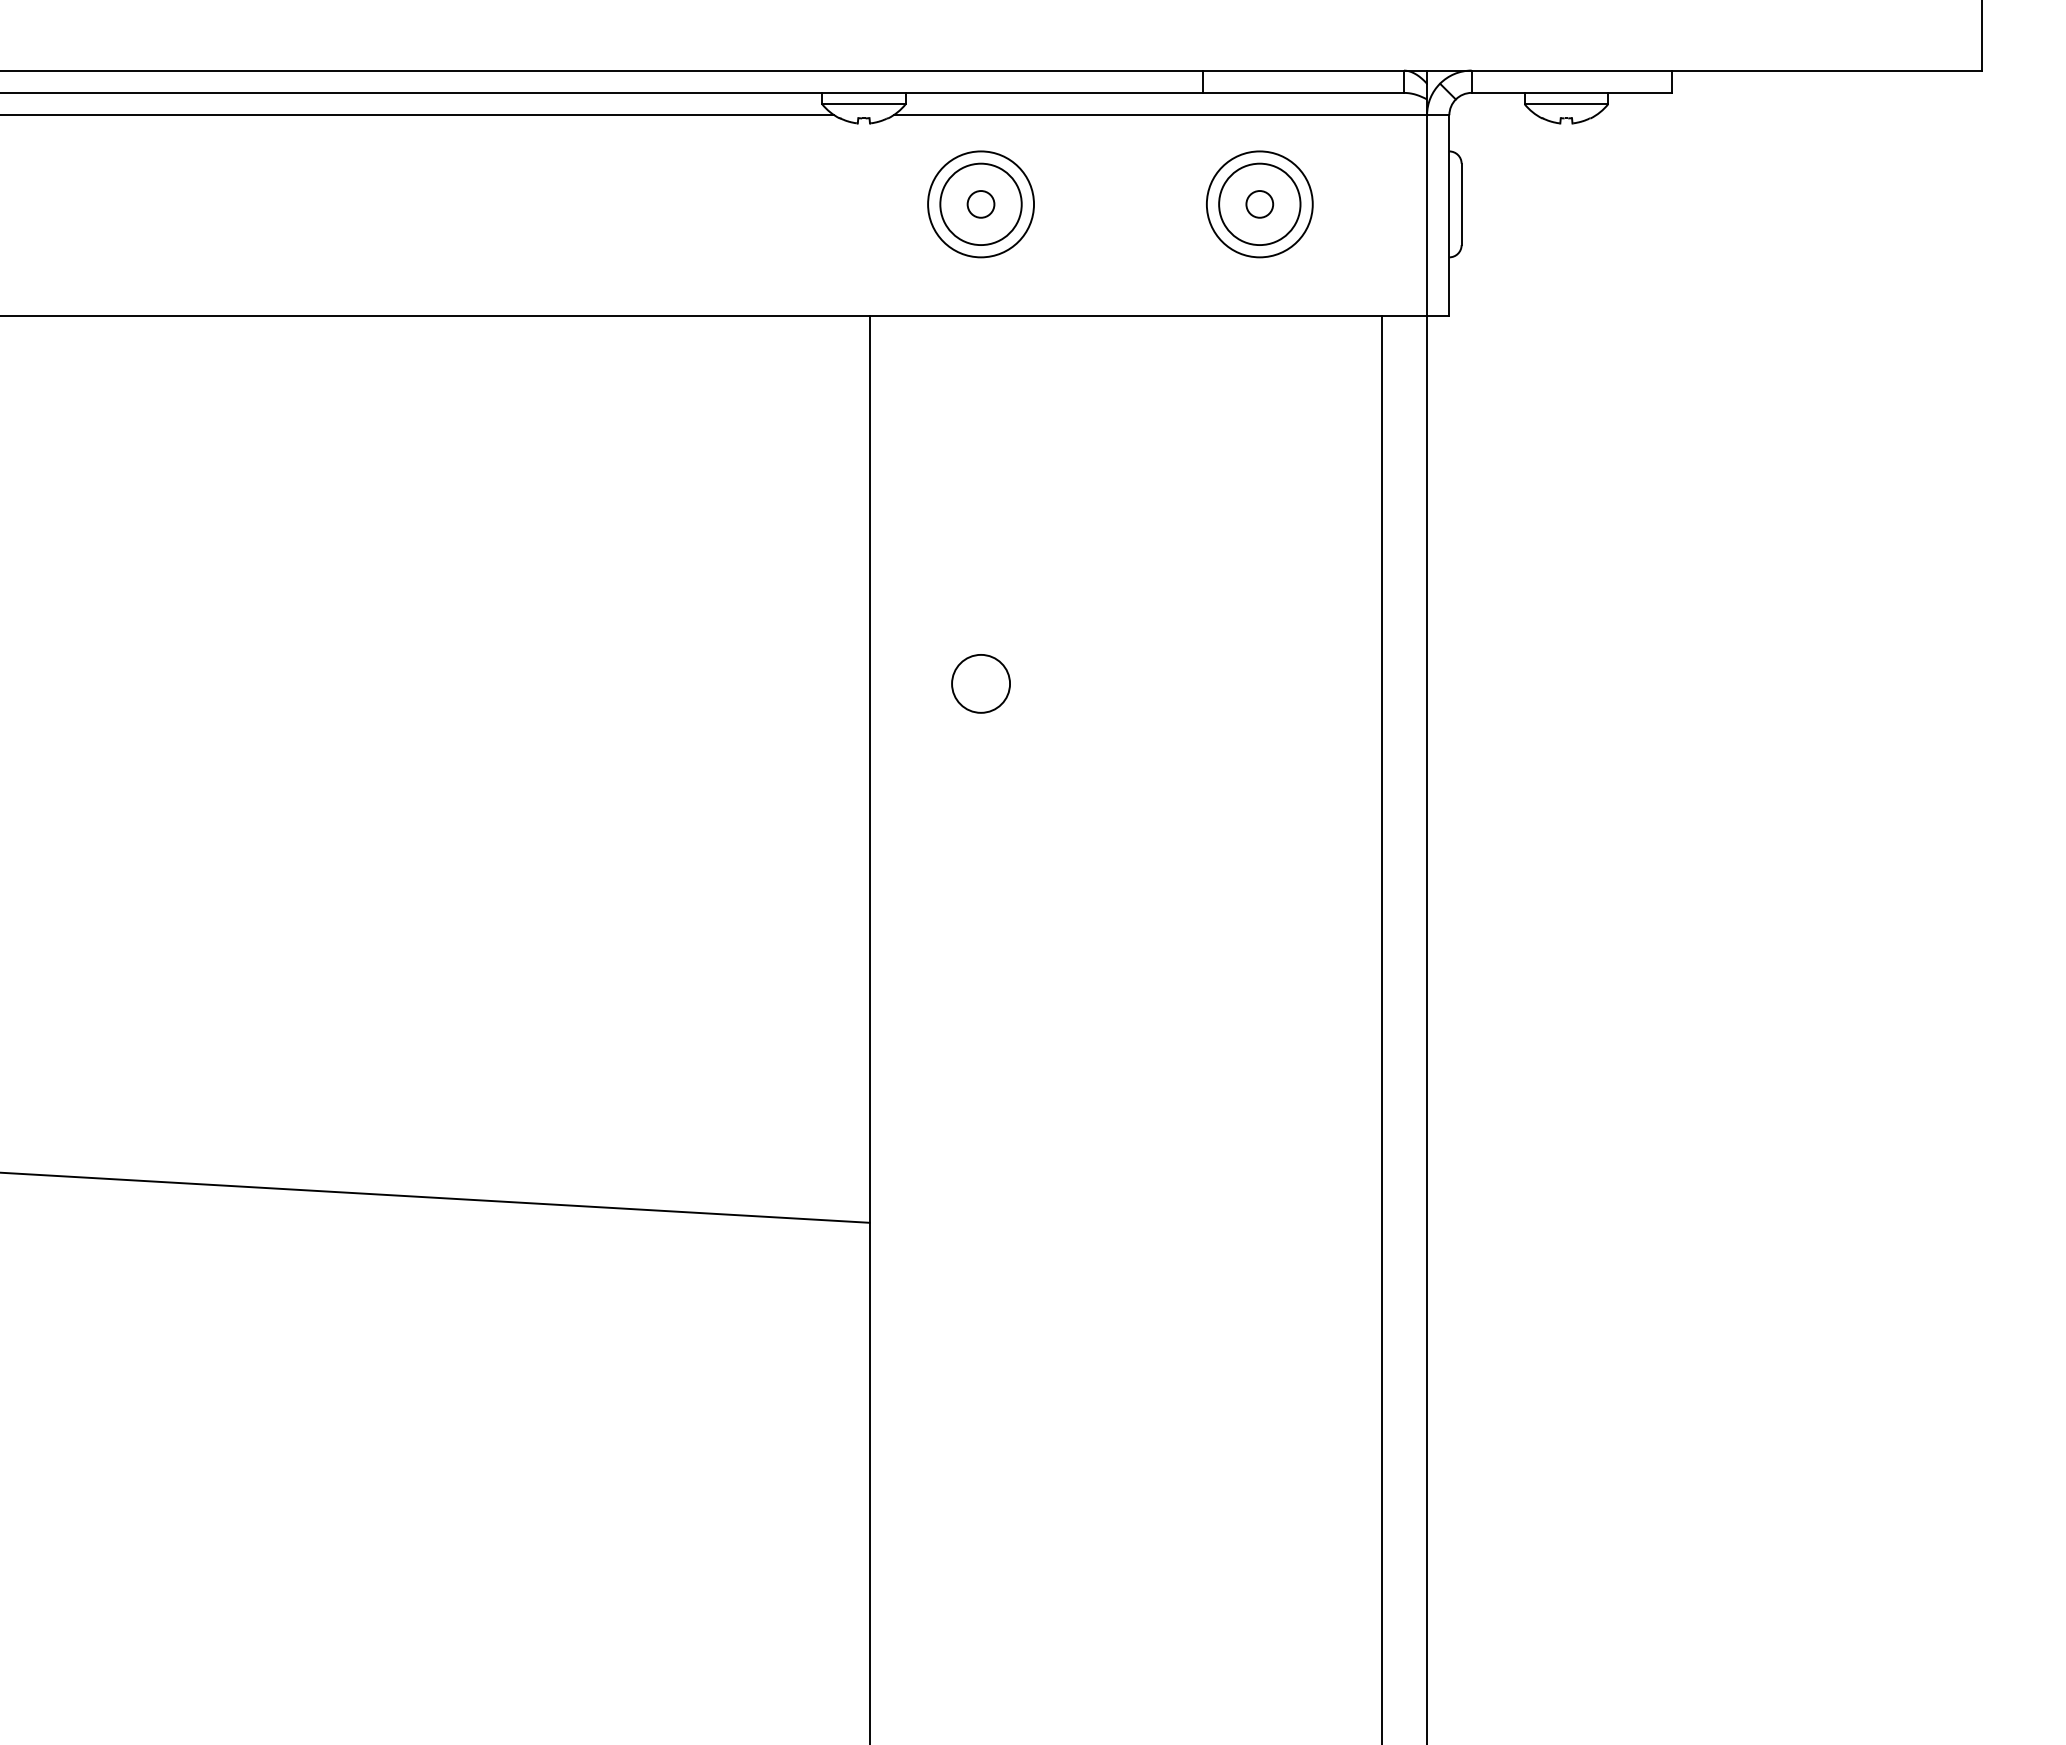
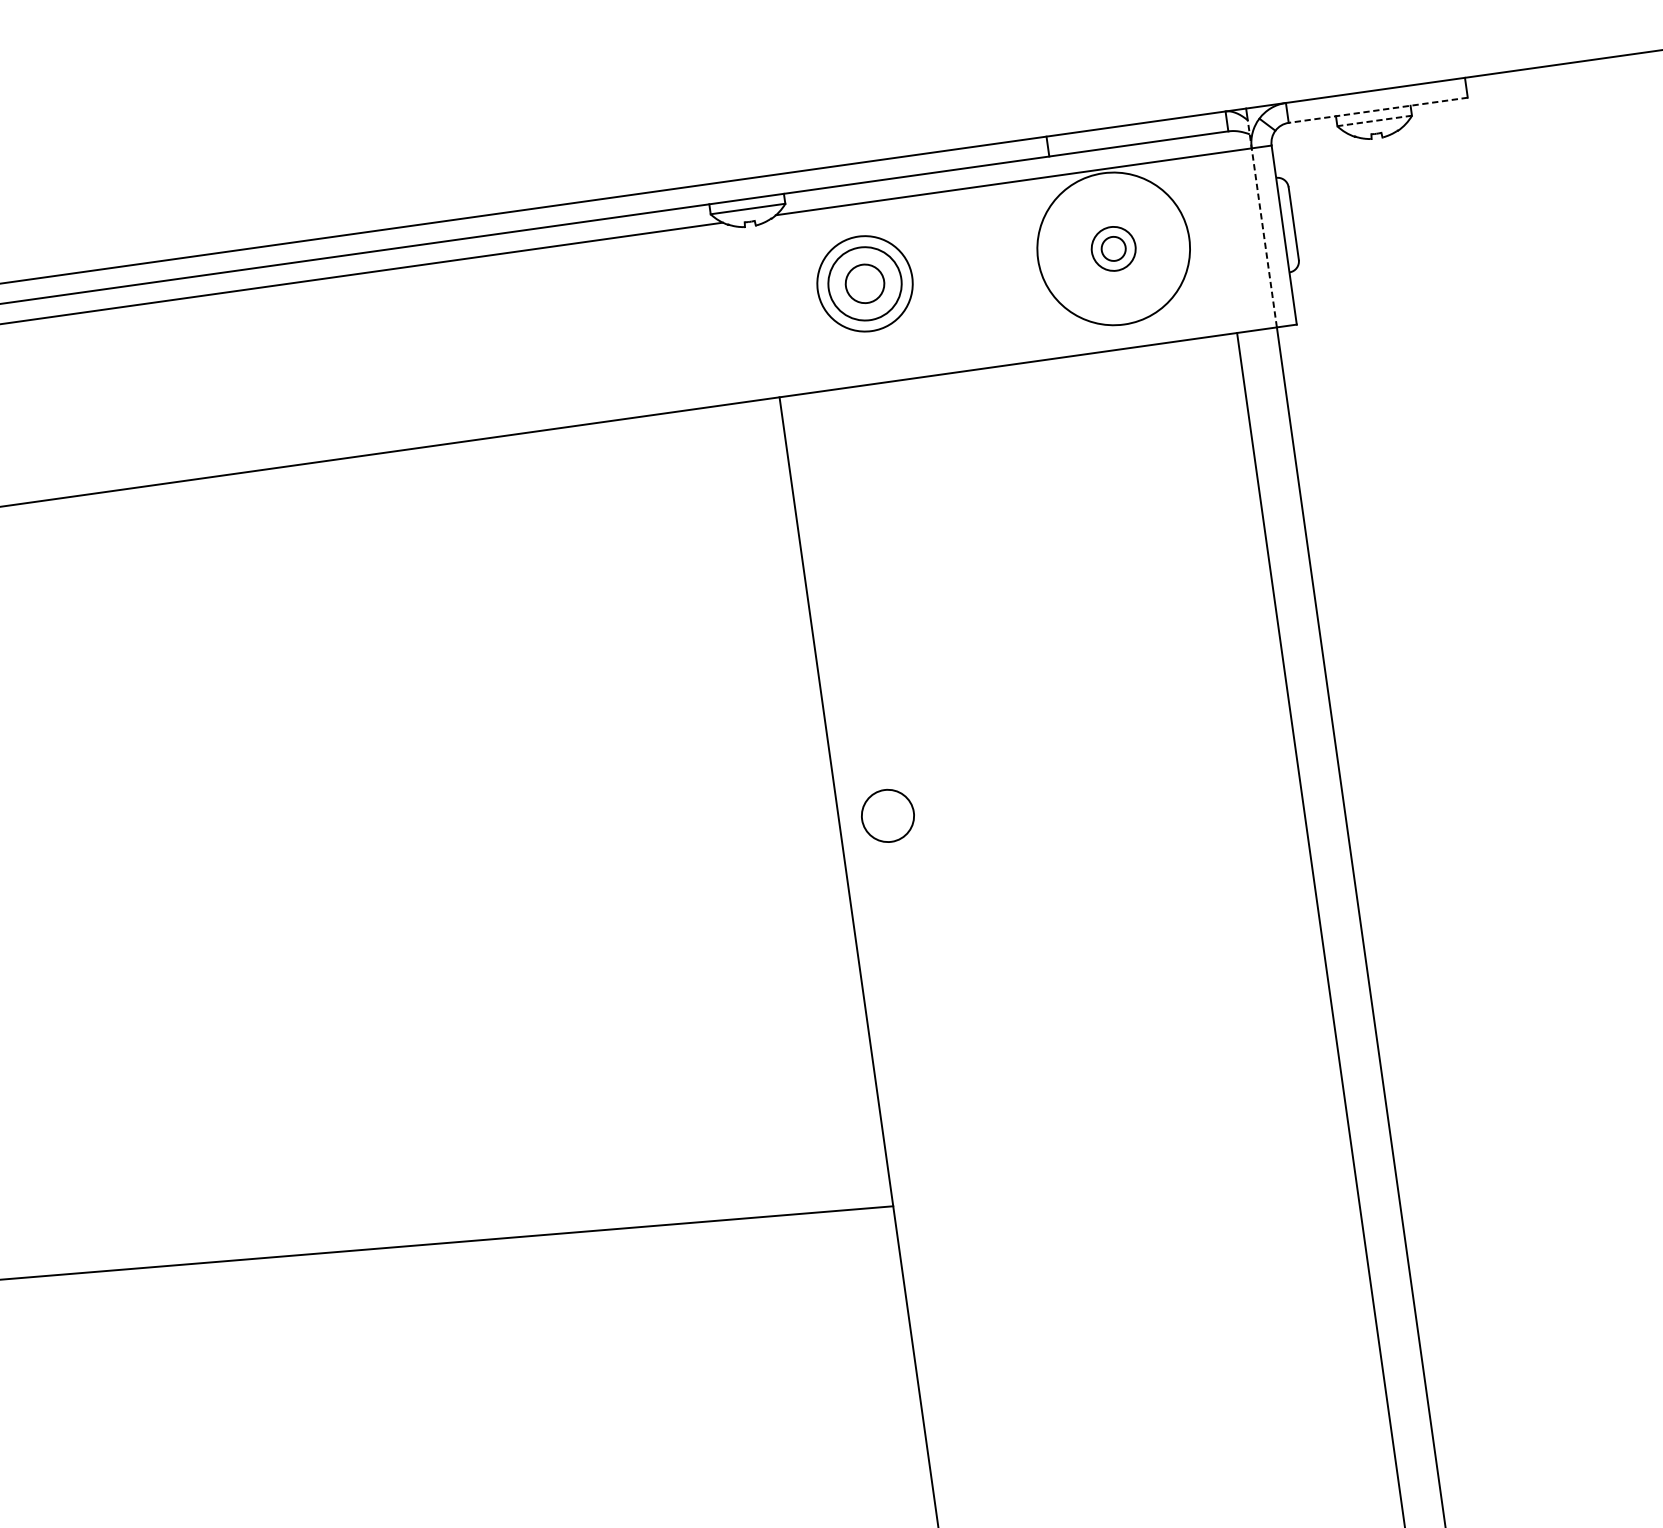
line: (1571, 92) -> (1377, 110), solid -> dashed
line: (1566, 104) -> (1374, 121), solid -> dashed
line: (1427, 199) -> (1262, 223), solid -> dashed
circle: (980, 204) -> (864, 284), size x1.6
circle: (1259, 204) -> (1113, 249), size x0.6
circle: (1259, 204) -> (1113, 249), size x1.6
circle: (980, 683) -> (887, 815), moved

